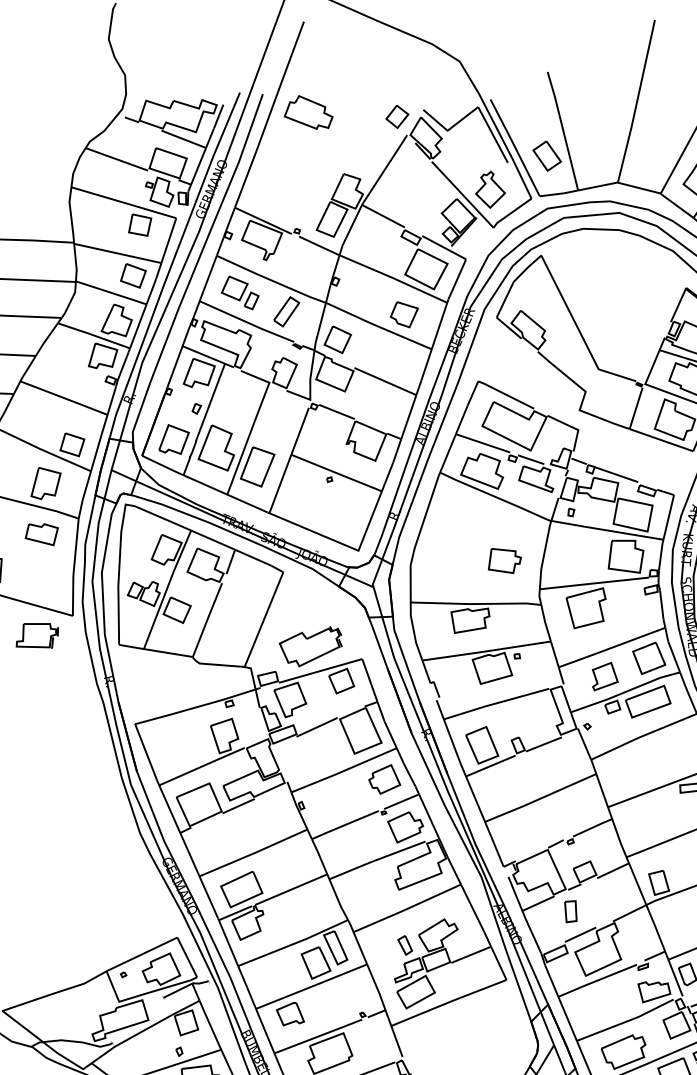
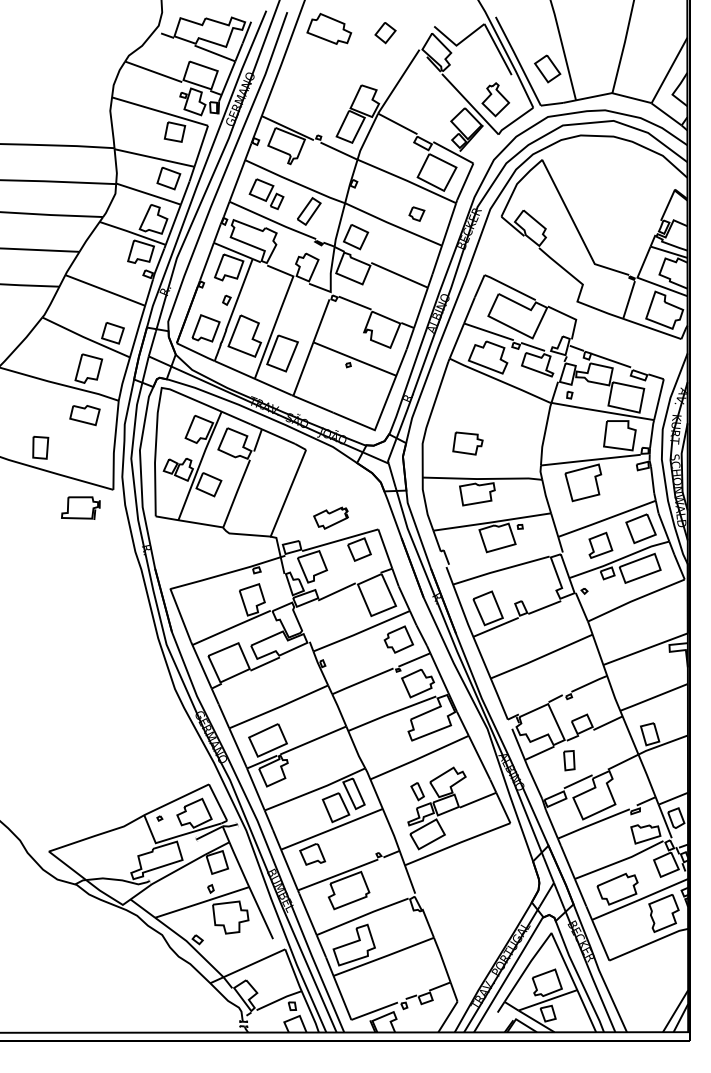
part: (397, 117) -> (385, 33), moved
part: (403, 314) -> (416, 213), size x0.6
part: (504, 560) -> (467, 443), moved
part: (309, 646) -> (330, 517), size x0.6

